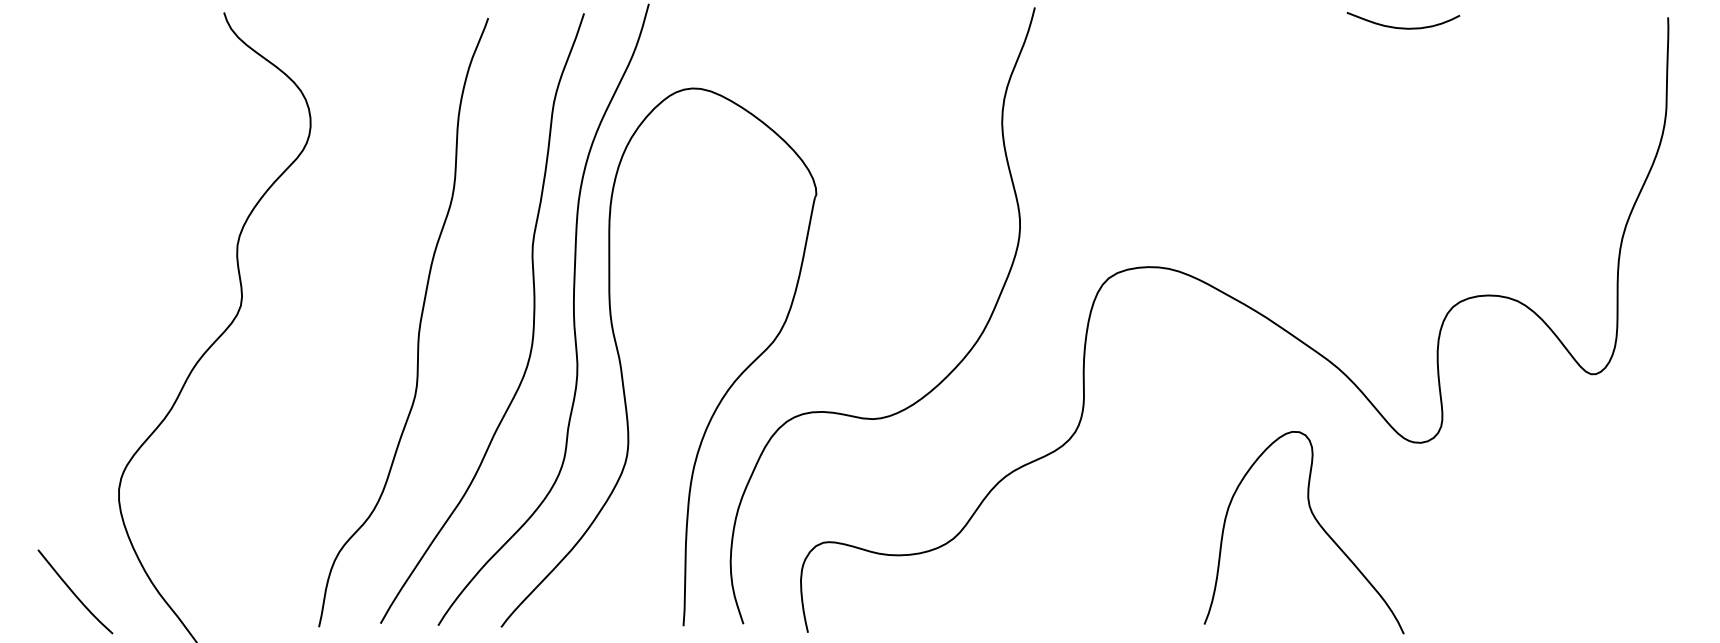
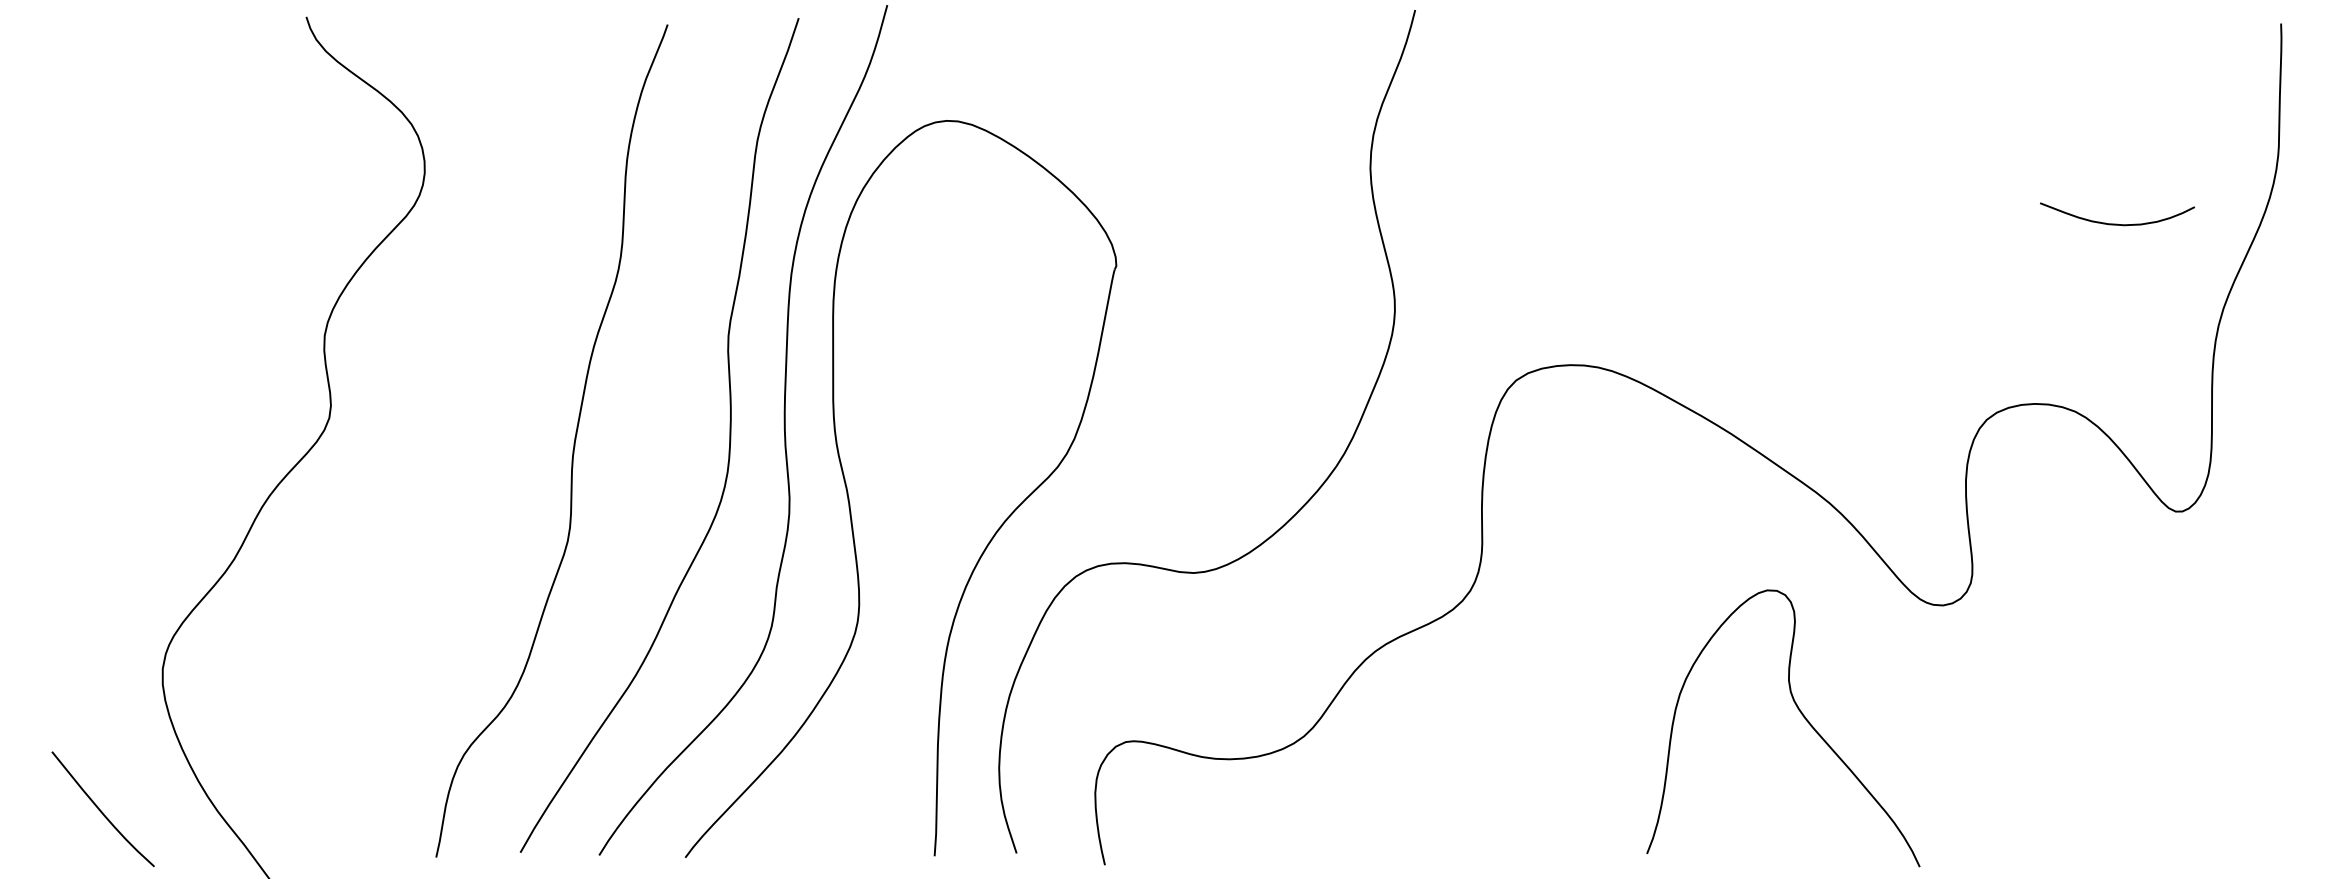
curve: (1403, 27) -> (2117, 223), moved

